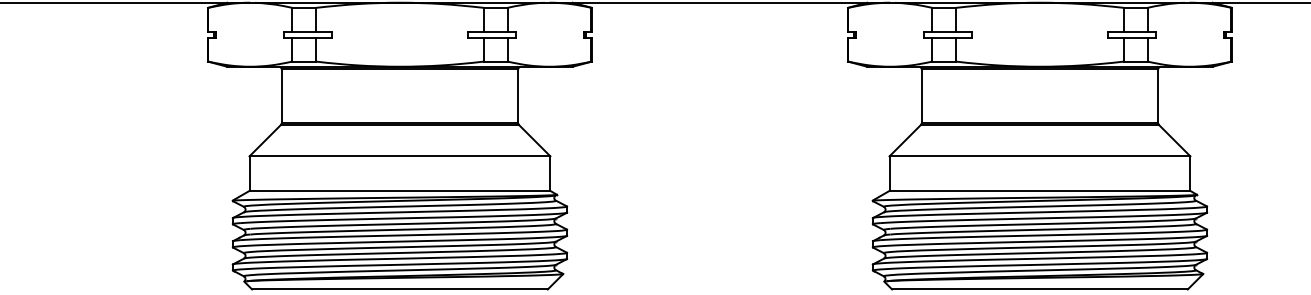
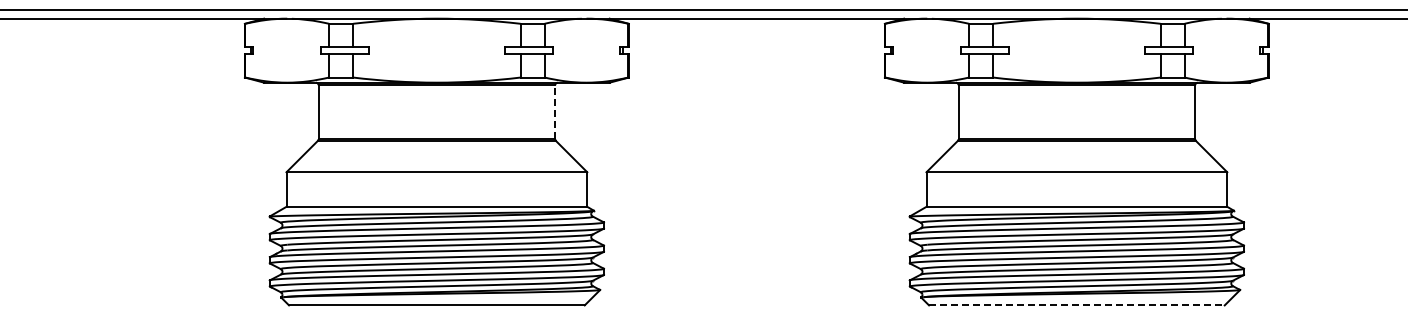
line: (518, 95) -> (555, 111), solid -> dashed
line: (1039, 289) -> (1076, 305), solid -> dashed

